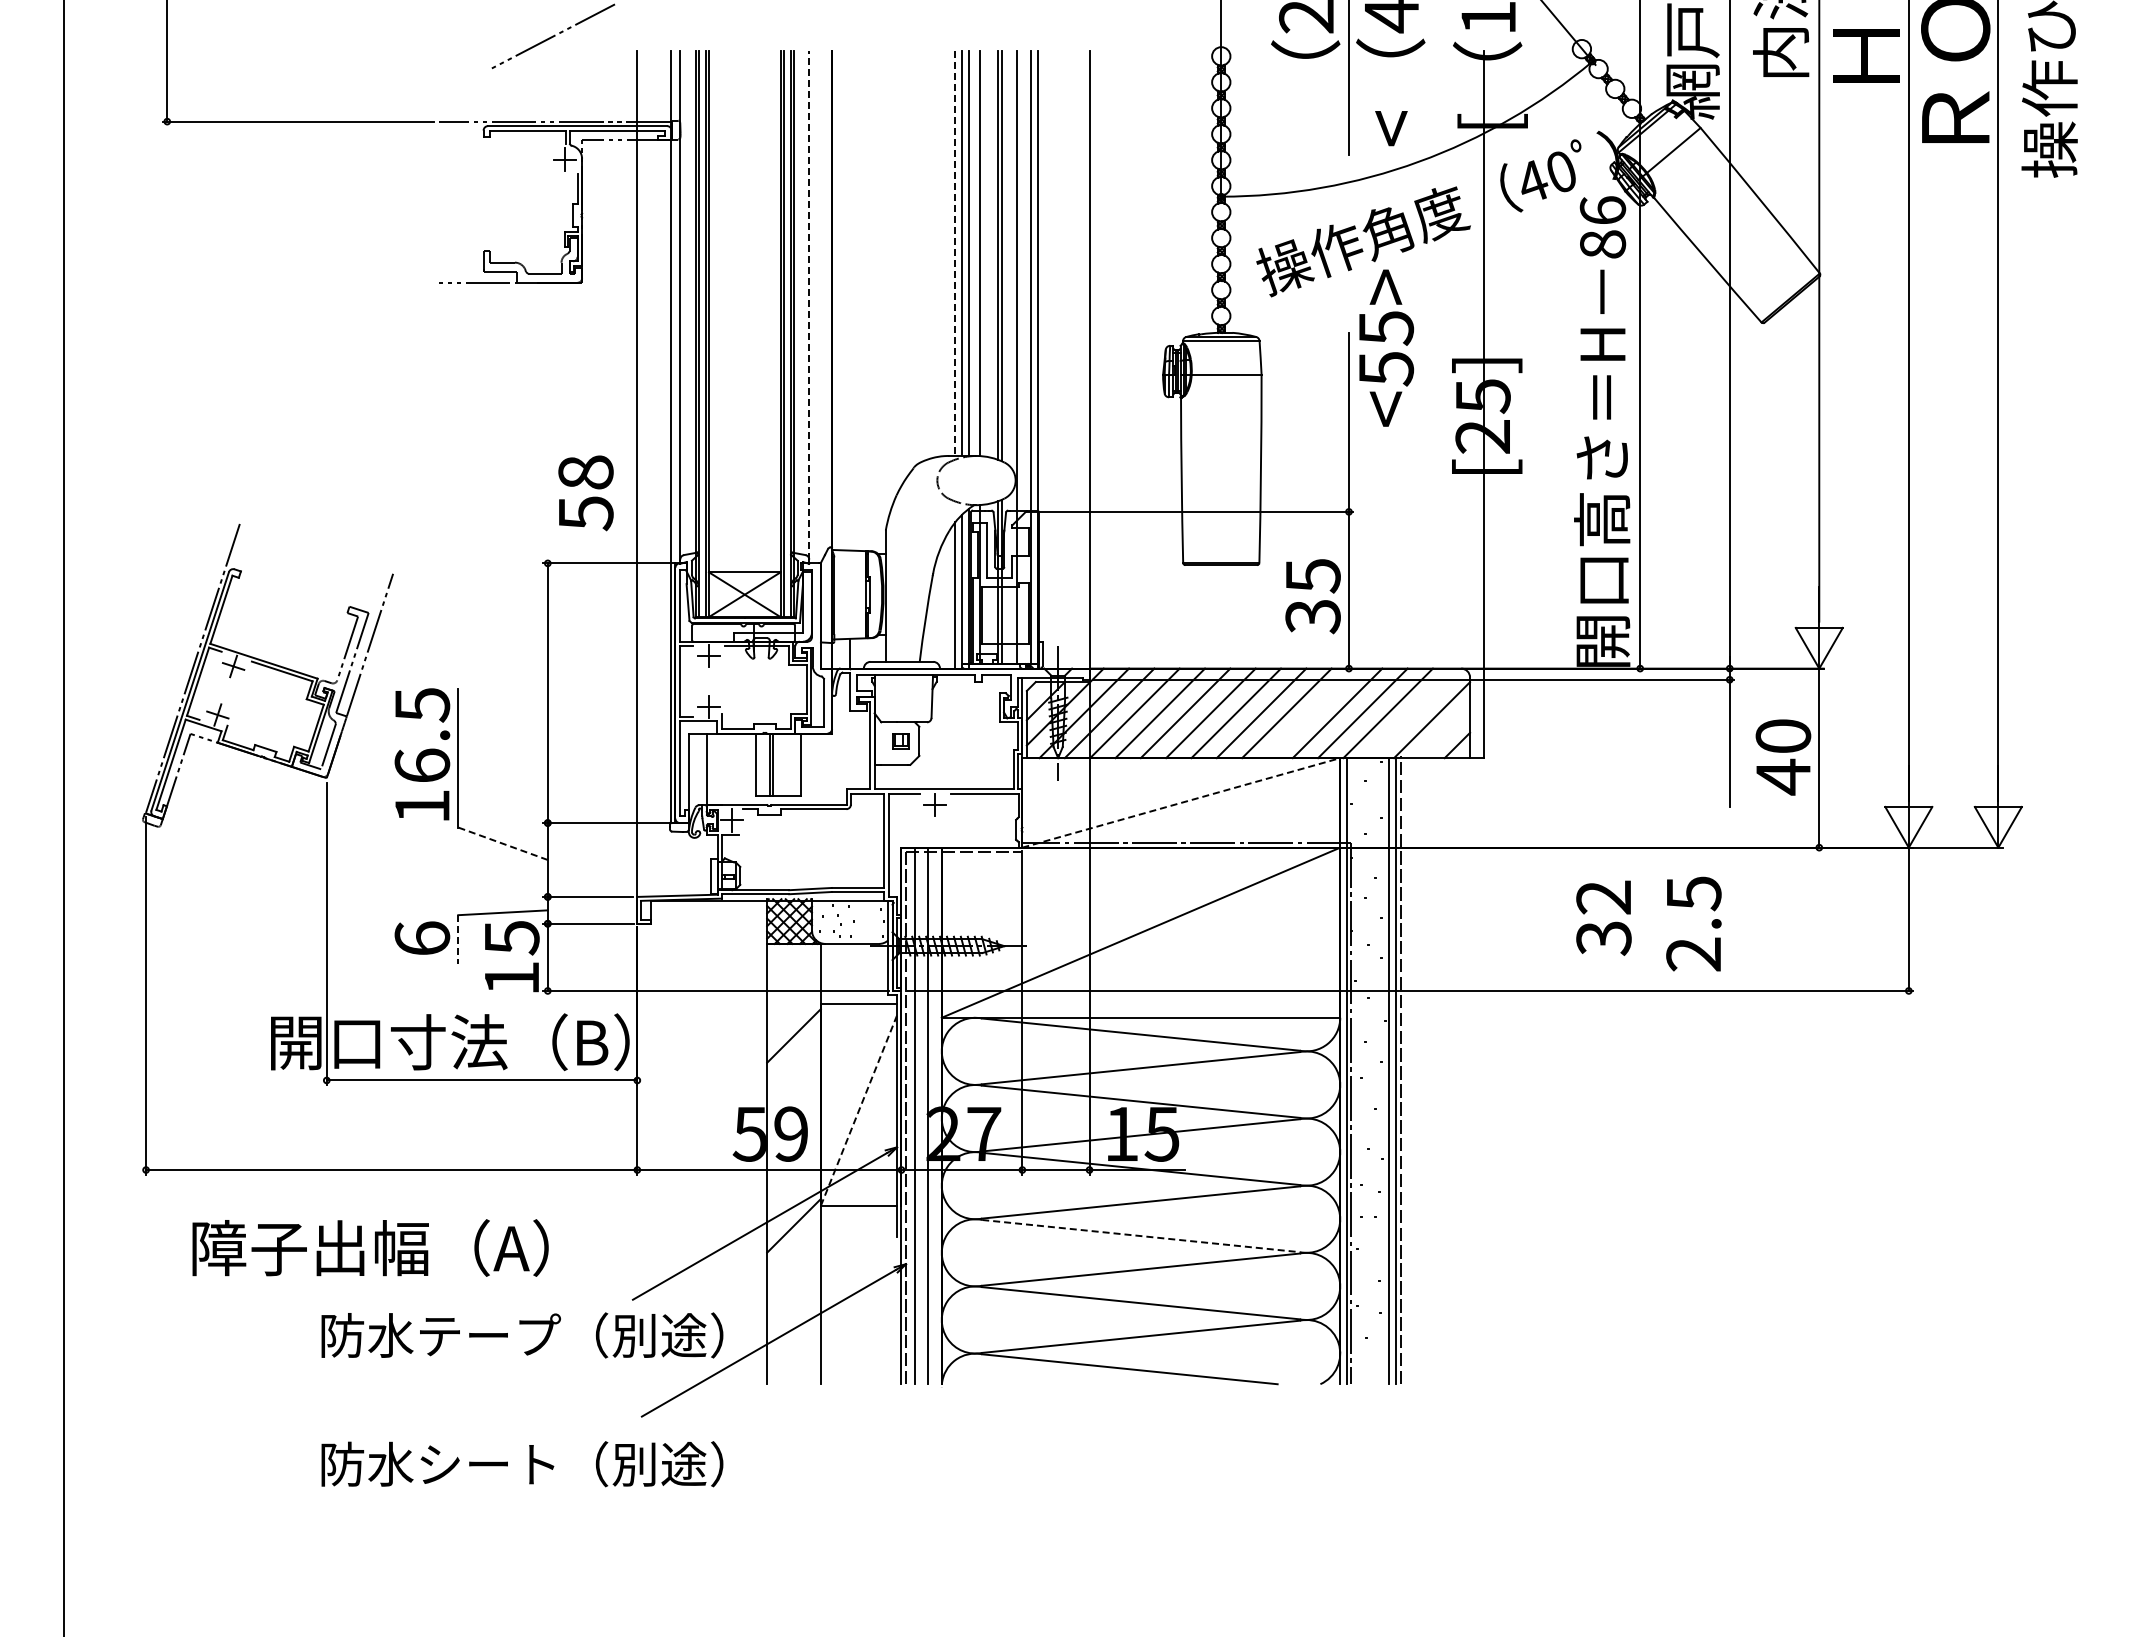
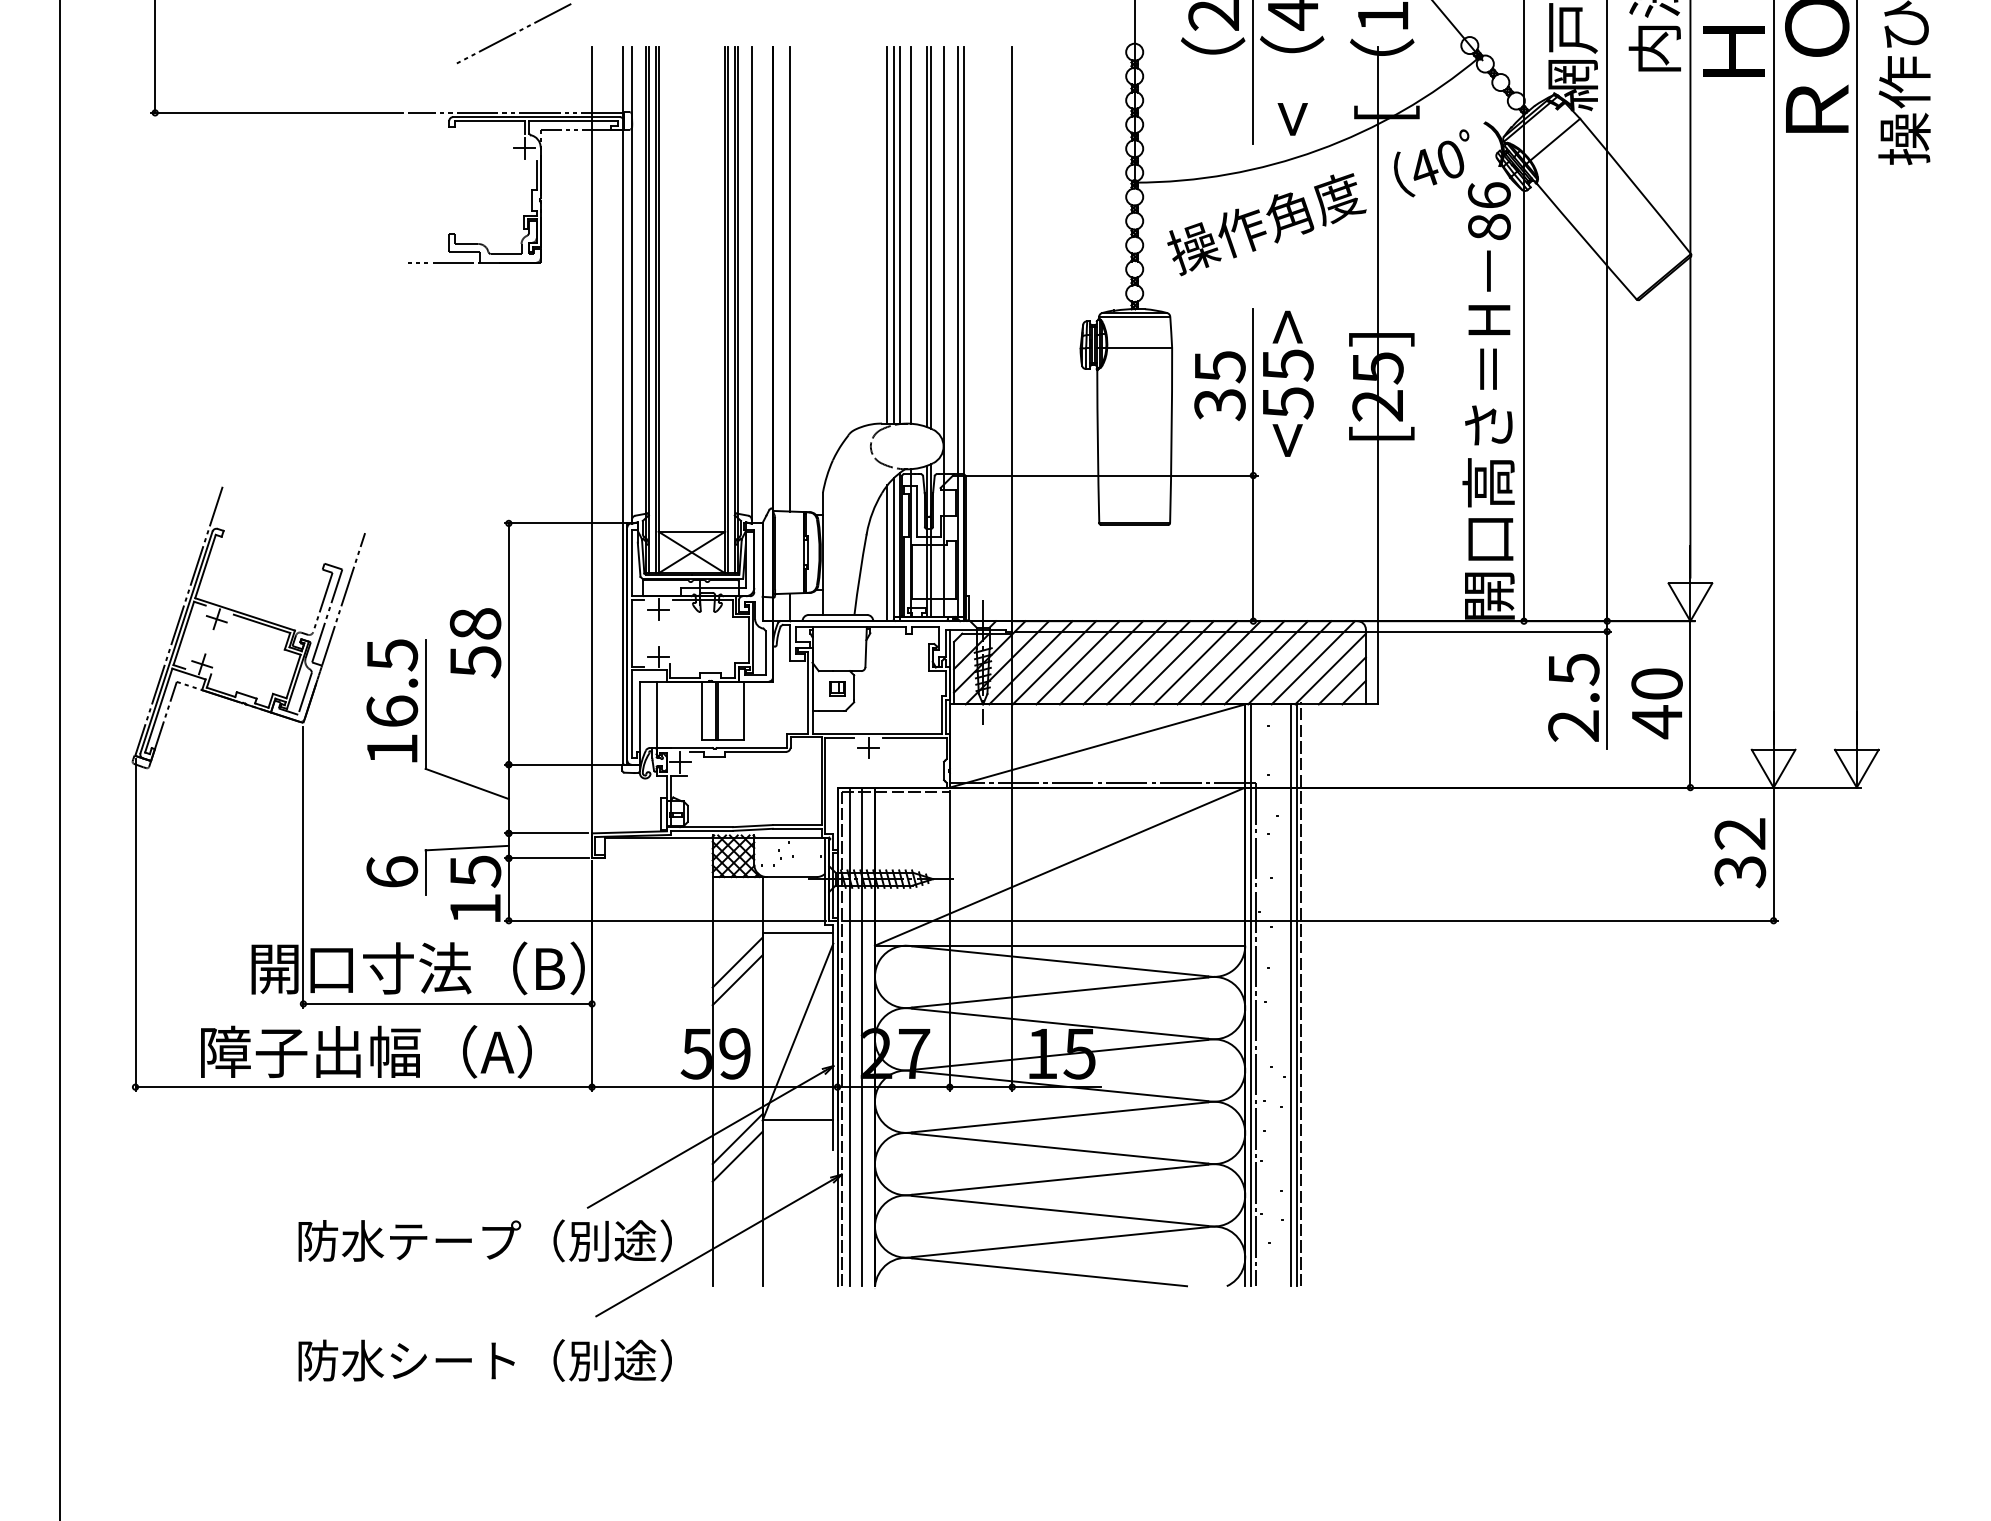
line: (955, 253) -> (887, 235), dashed -> solid
line: (850, 300) -> (790, 279), added
line: (809, 304) -> (752, 282), dashed -> solid
text: (1386, 347) -> (1288, 383), moved
text: (585, 493) -> (475, 643), moved
text: (1312, 596) -> (1219, 385), moved
line: (1311, 713) -> (1218, 662), added
line: (1413, 713) -> (1313, 662), added
line: (1444, 732) -> (1342, 680), added
line: (1181, 802) -> (1097, 745), dashed -> solid
line: (503, 843) -> (467, 783), dashed -> solid
text: (1603, 917) -> (1739, 852), moved
text: (1693, 923) -> (1573, 697), moved
line: (458, 939) -> (425, 872), dashed -> solid
line: (793, 1054) -> (737, 979), added
line: (859, 1110) -> (798, 1031), dashed -> solid
line: (1141, 1236) -> (1060, 1148), dashed -> solid
line: (793, 1244) -> (737, 1156), added
text: (370, 1247) -> (366, 1051), moved

